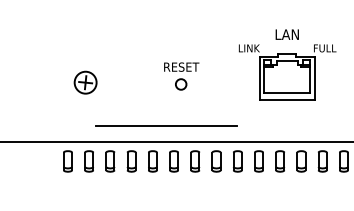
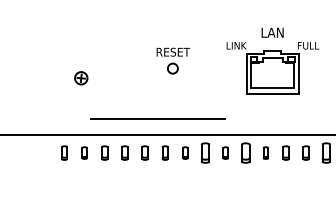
part: (181, 76) -> (173, 61), moved
part: (85, 82) -> (81, 78), size x0.6
part: (67, 161) -> (64, 153), size x0.7
part: (88, 161) -> (84, 153), size x0.6
part: (110, 161) -> (104, 153), size x0.7
part: (131, 161) -> (124, 153), size x0.7
part: (152, 161) -> (144, 153), size x0.7
part: (173, 161) -> (164, 153), size x0.7
part: (195, 161) -> (185, 153), size x0.6
part: (237, 161) -> (225, 153), size x0.6
part: (279, 161) -> (265, 153), size x0.6
part: (301, 161) -> (286, 153), size x0.7
part: (322, 161) -> (306, 153), size x0.7

